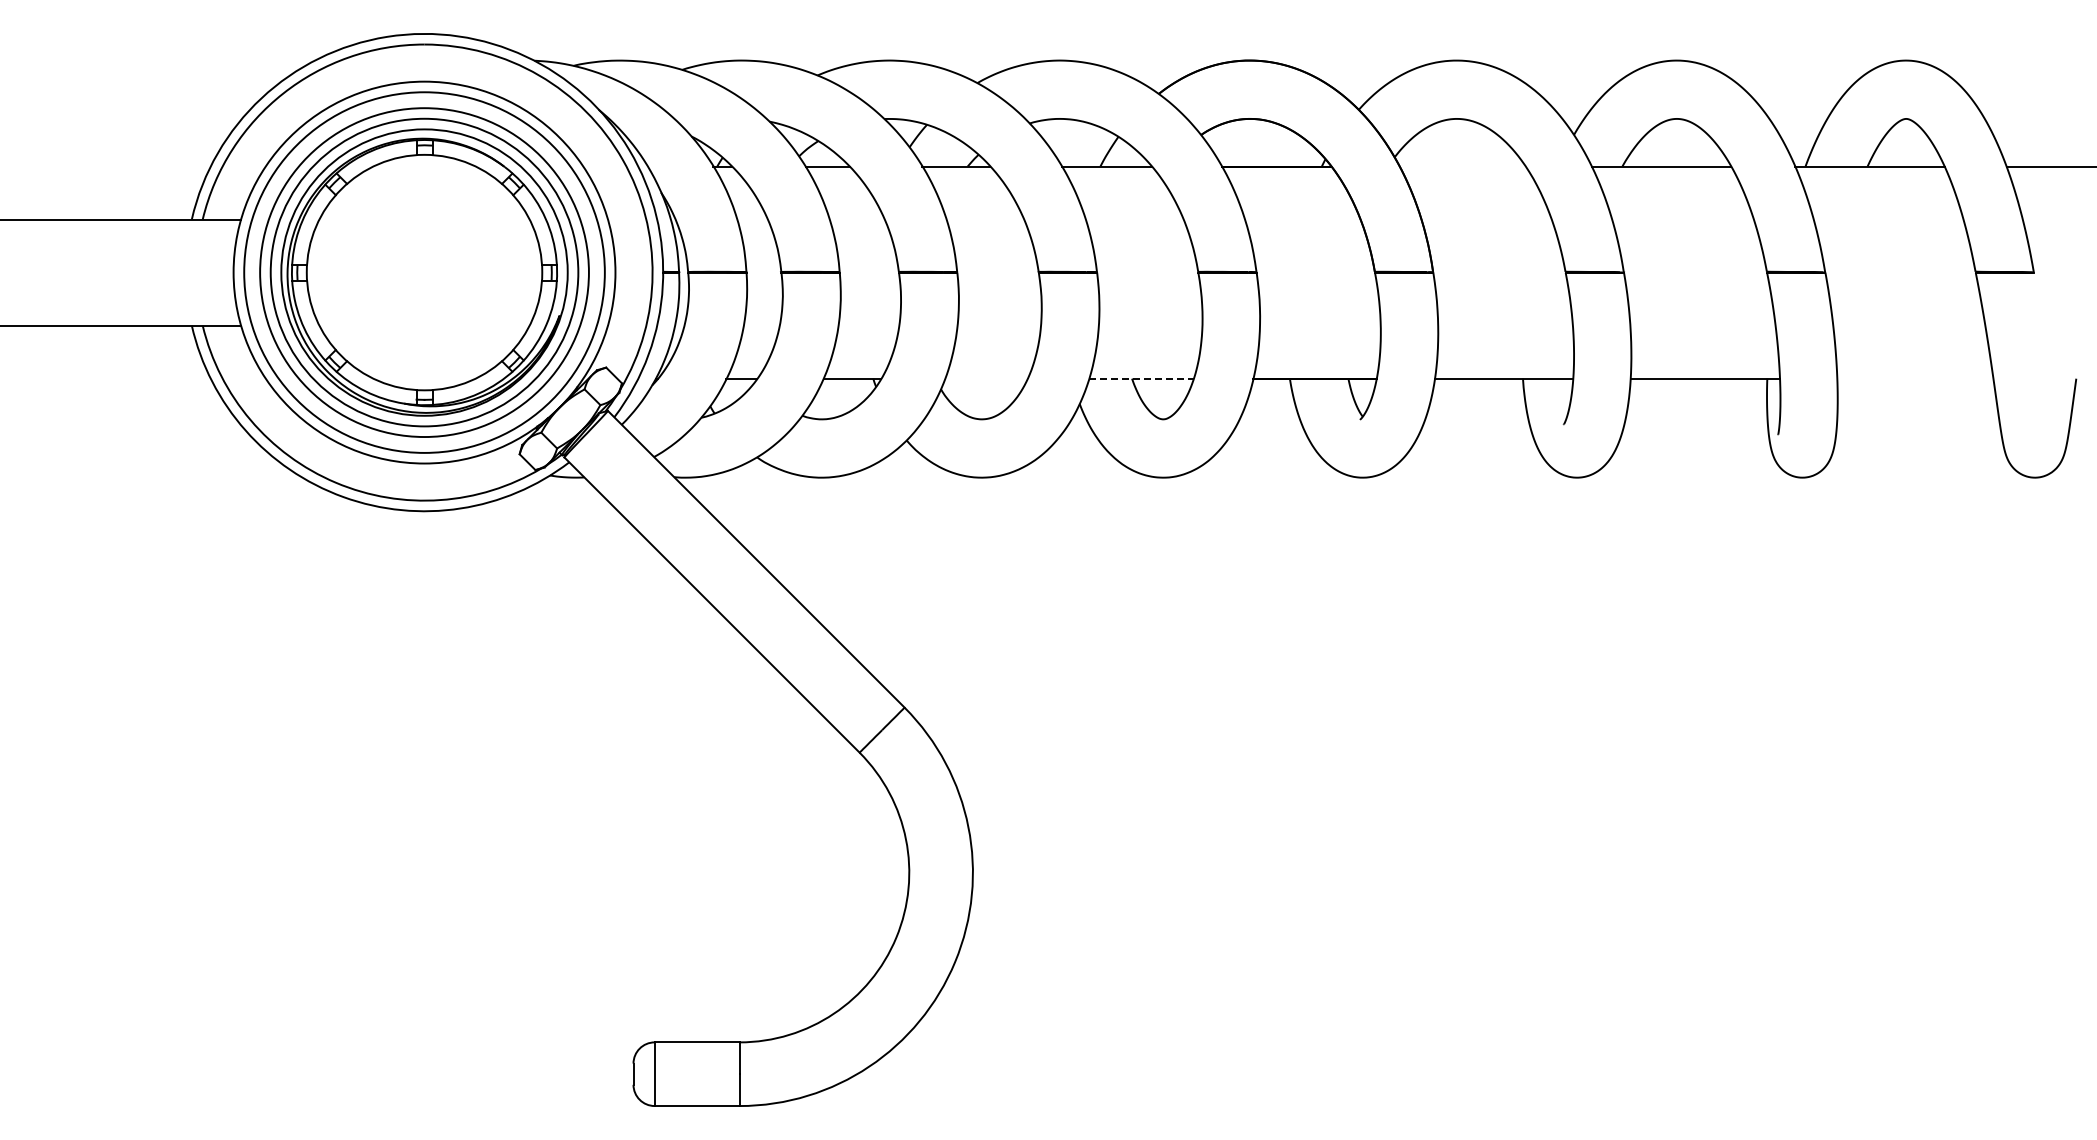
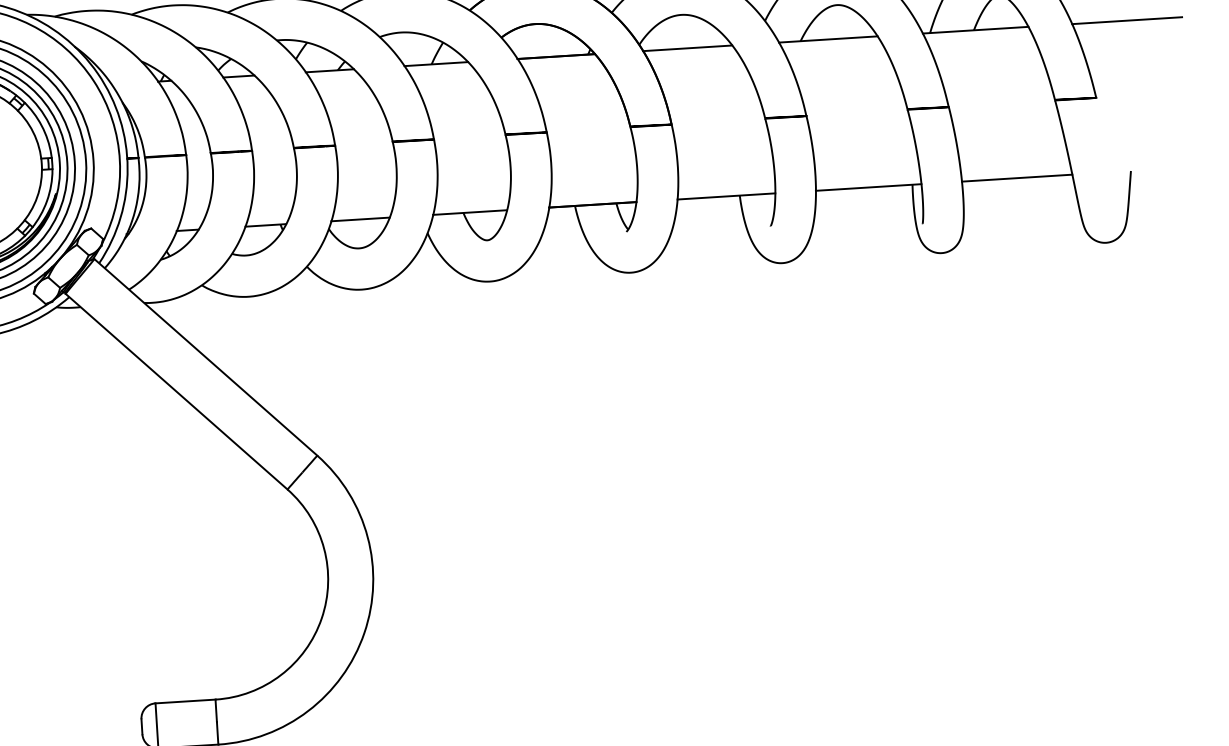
line: (1462, 166) -> (687, 48), added
line: (986, 378) -> (360, 219), added
line: (1141, 378) -> (470, 212), dashed -> solid
line: (1915, 378) -> (1017, 178), added

